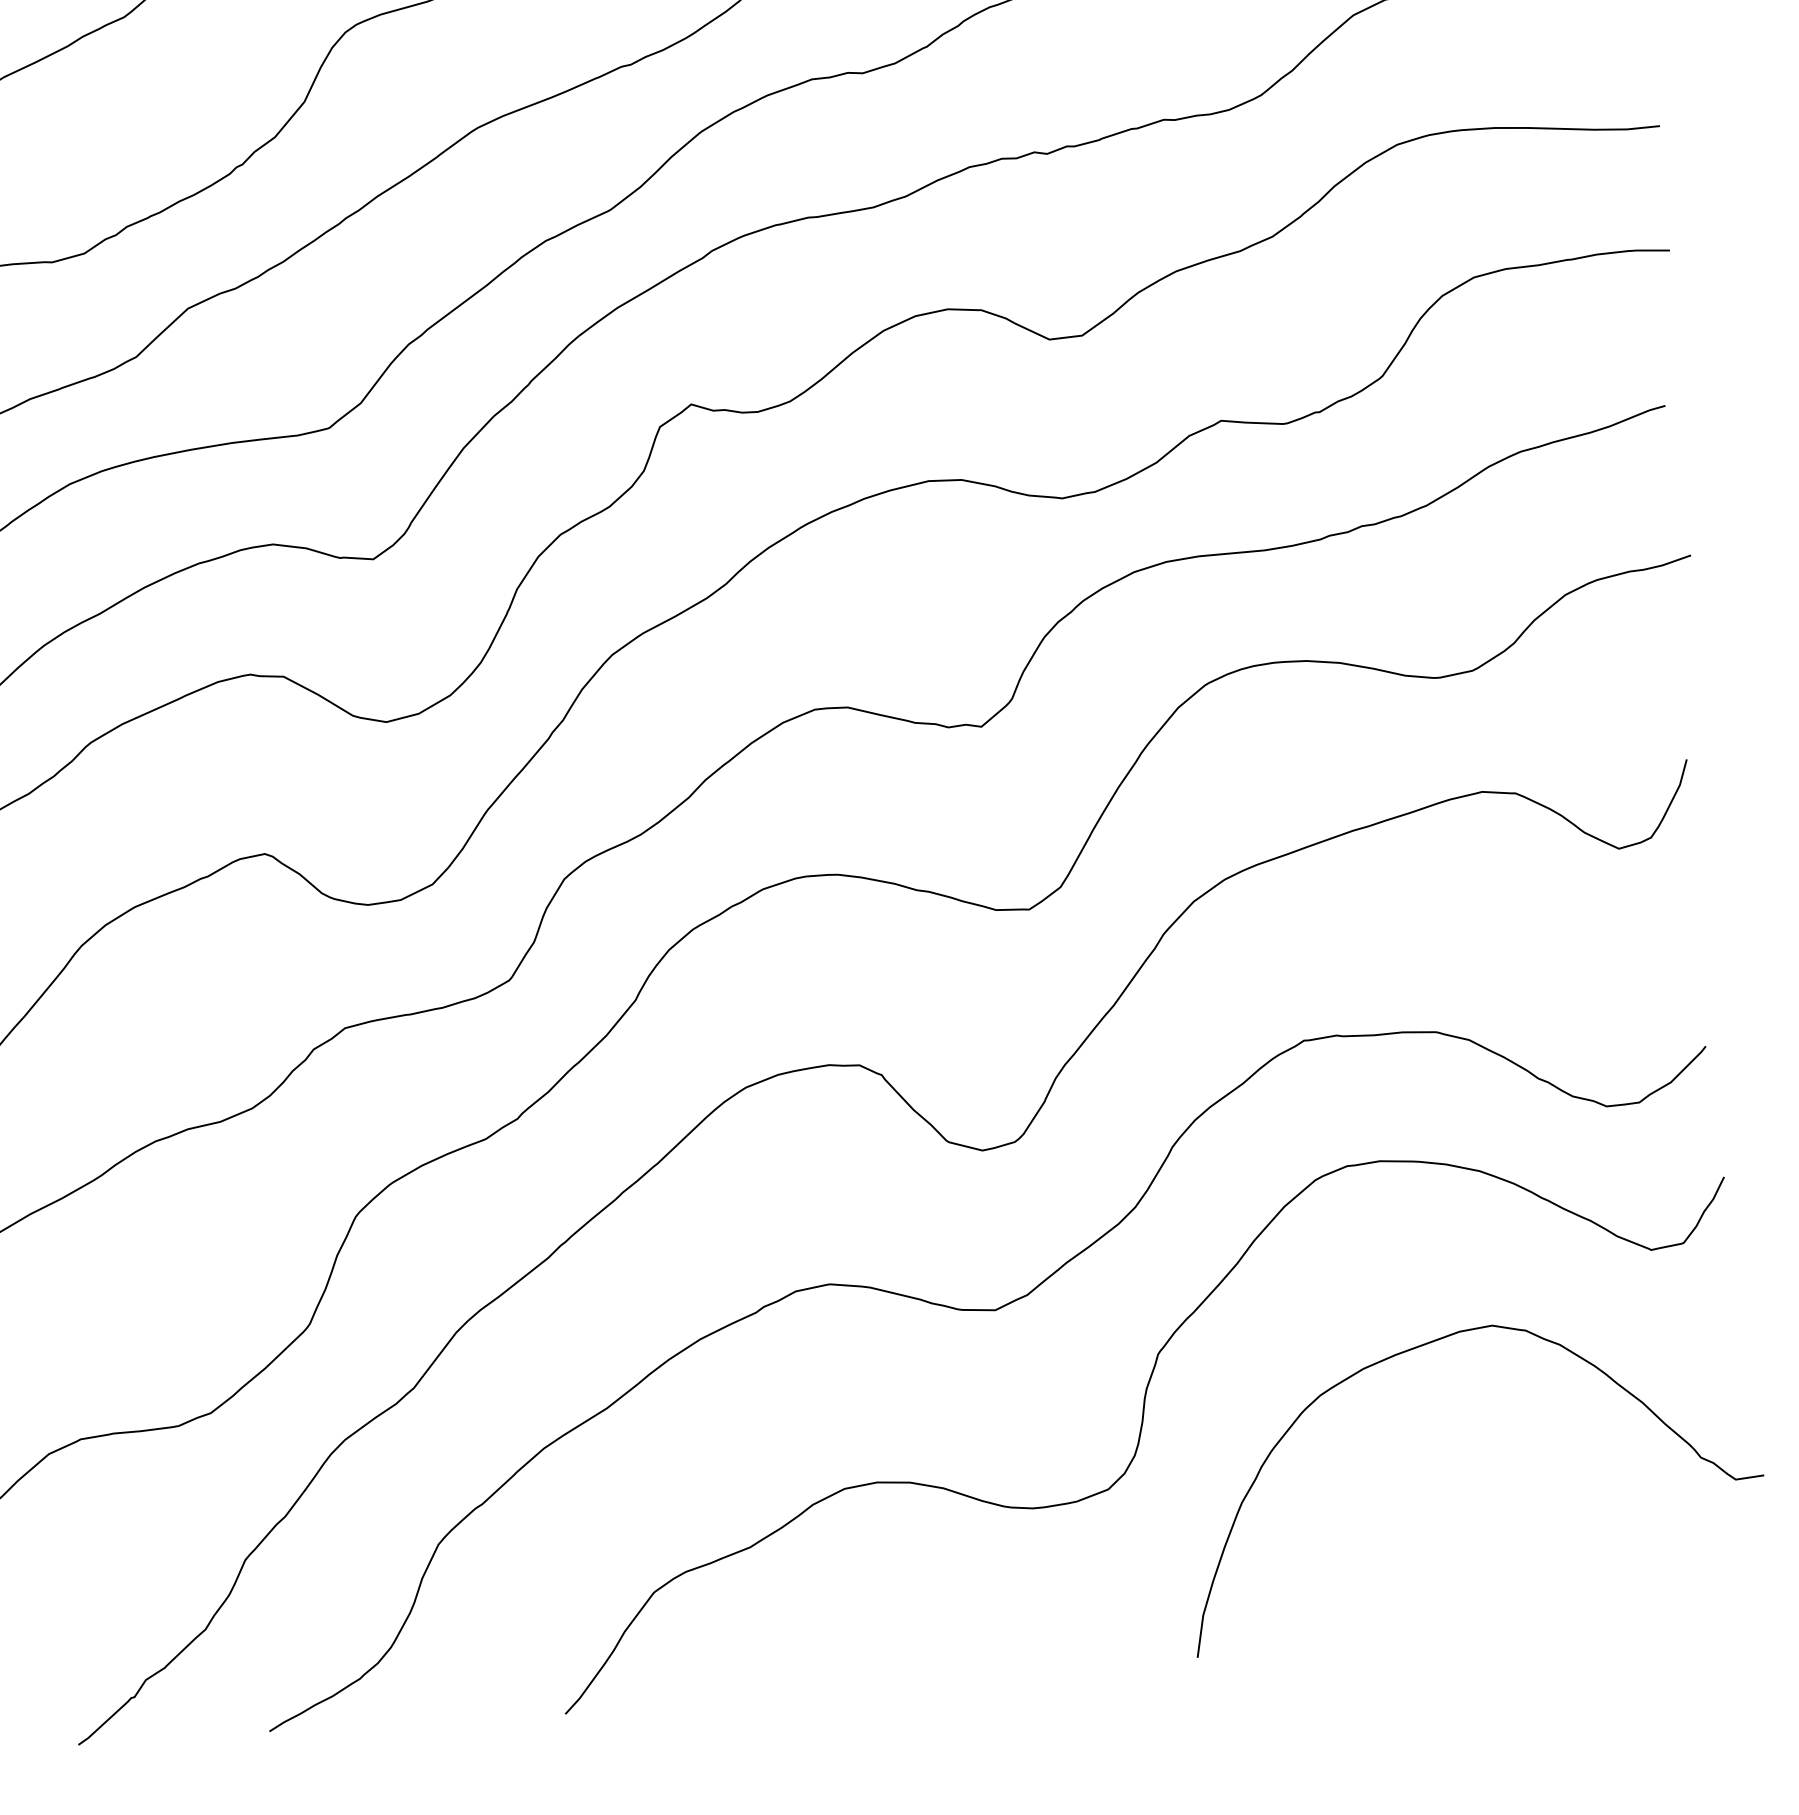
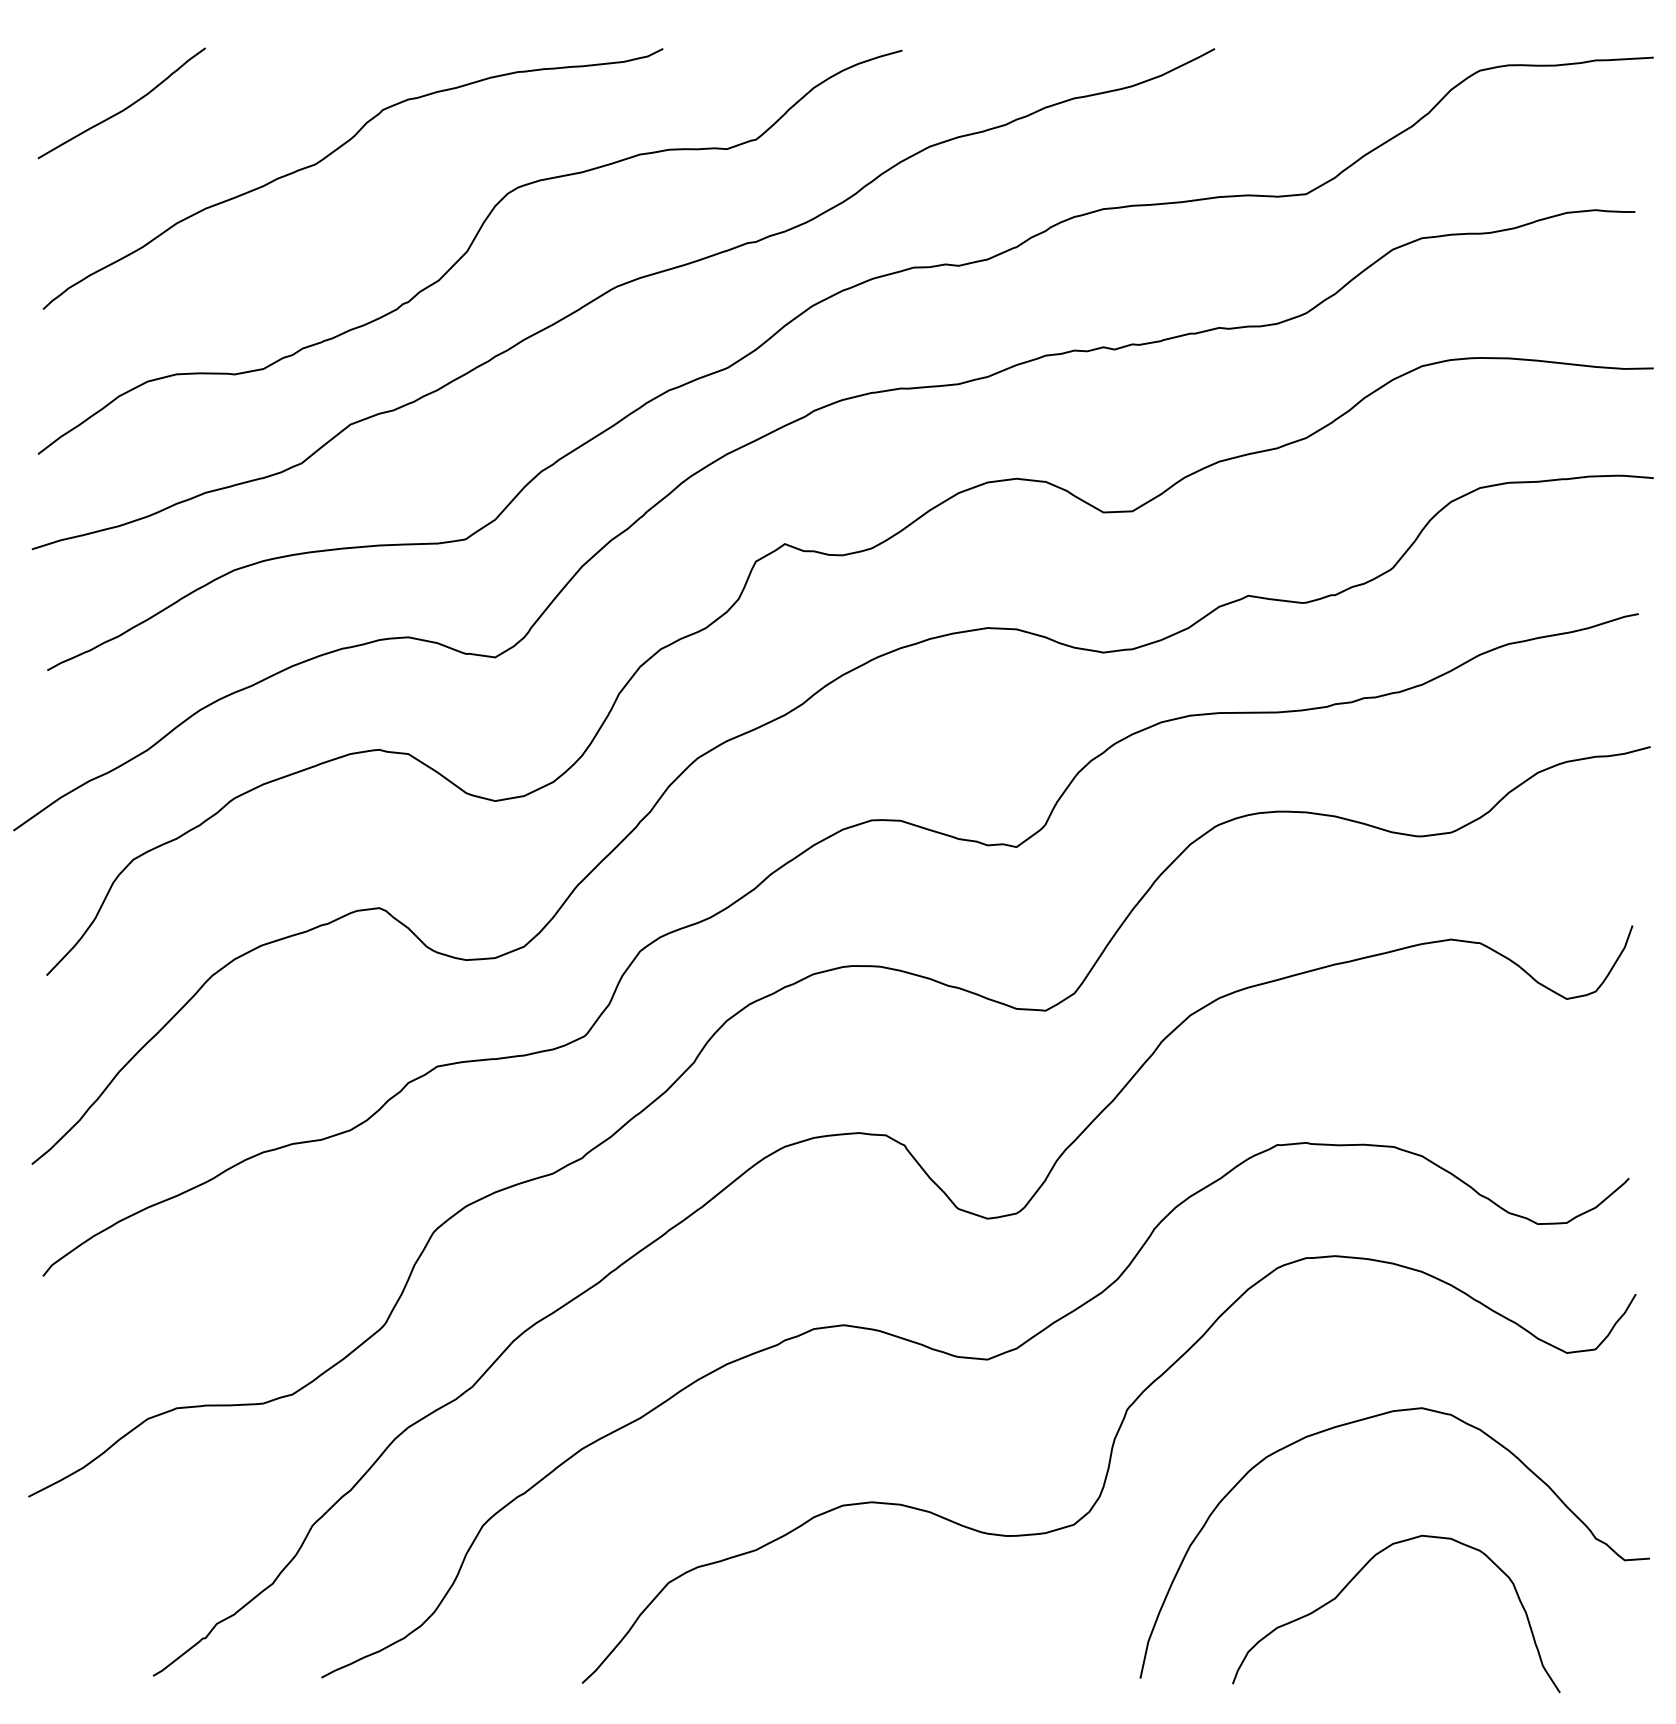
curve: (1435, 1519) -> (1358, 1574), added

